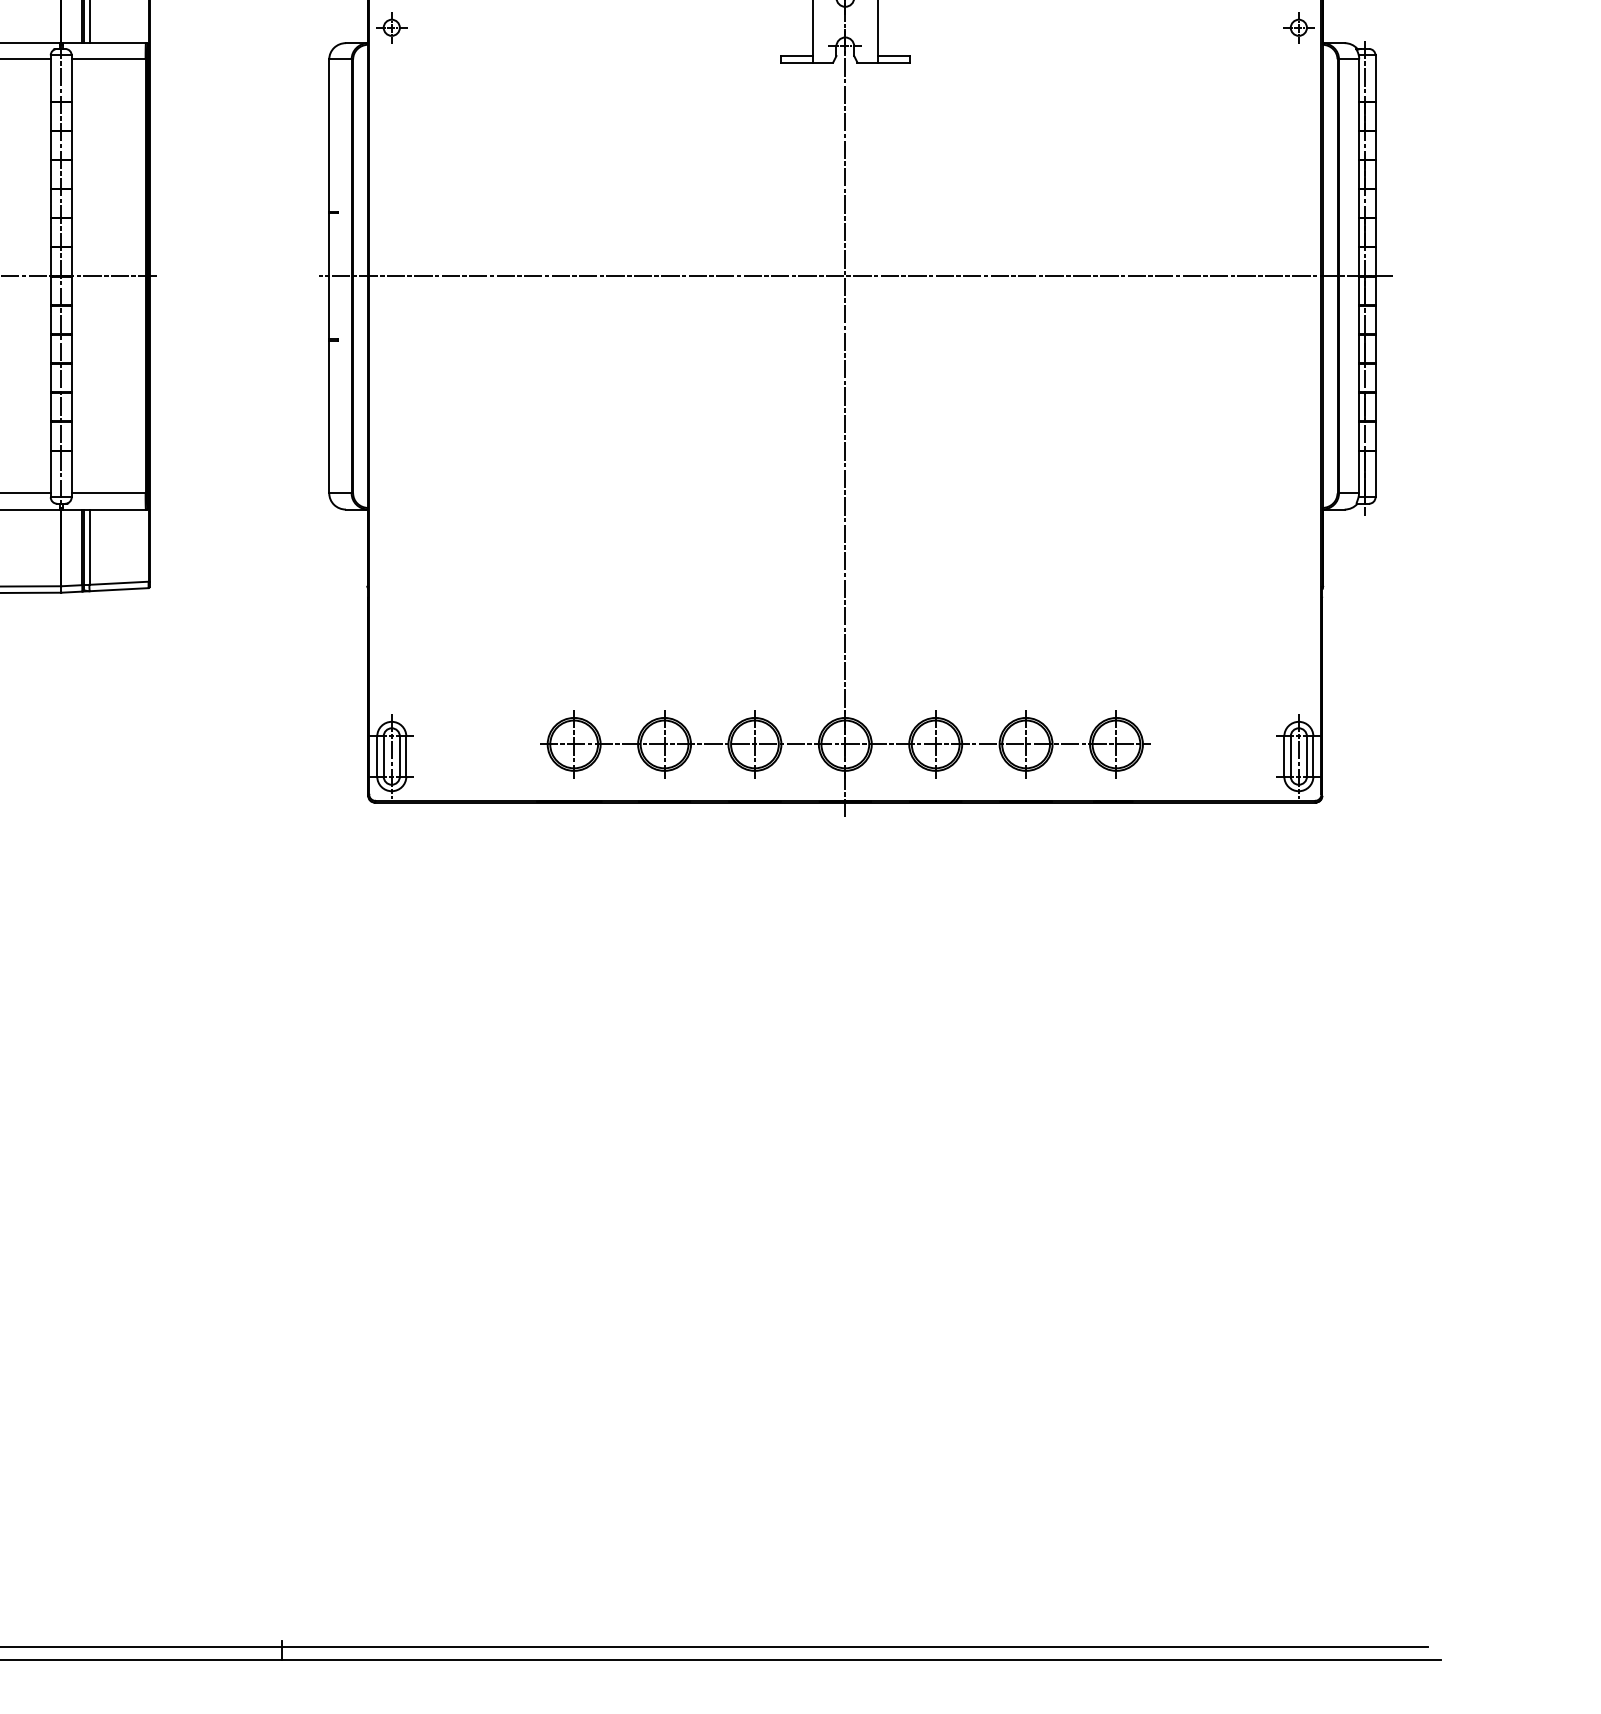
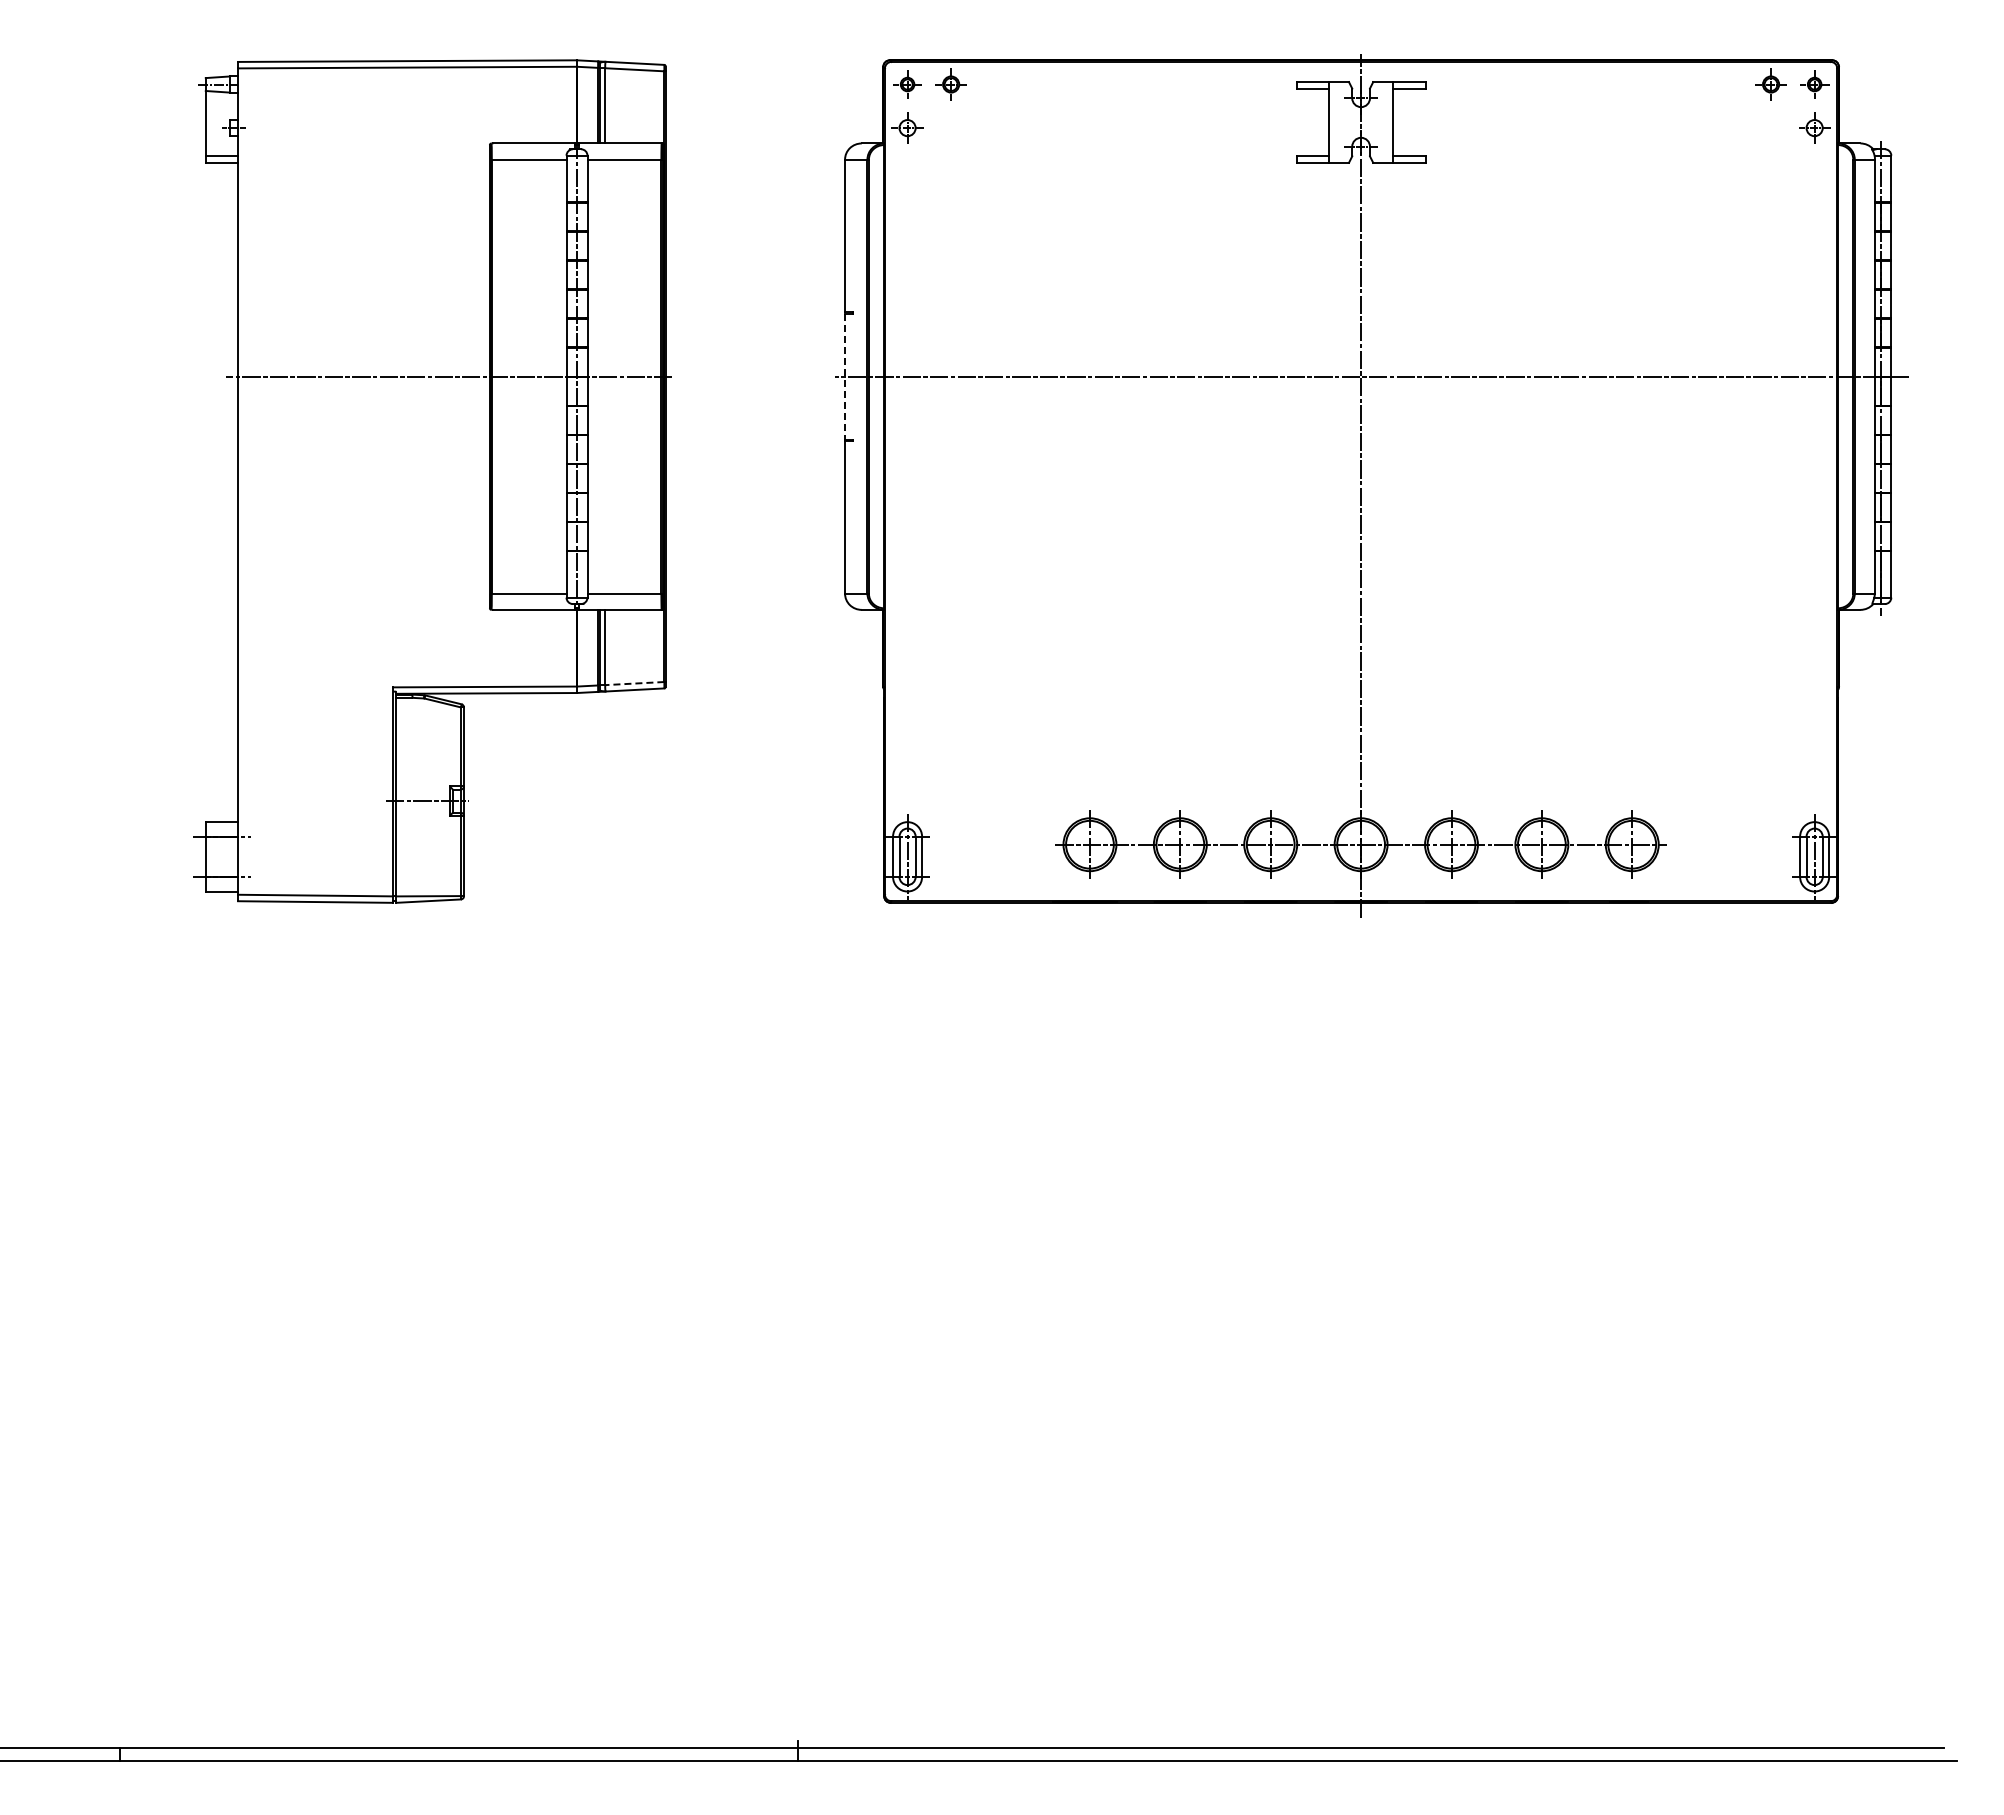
line: (329, 276) -> (845, 376), solid -> dashed
line: (118, 583) -> (634, 683), solid -> dashed

